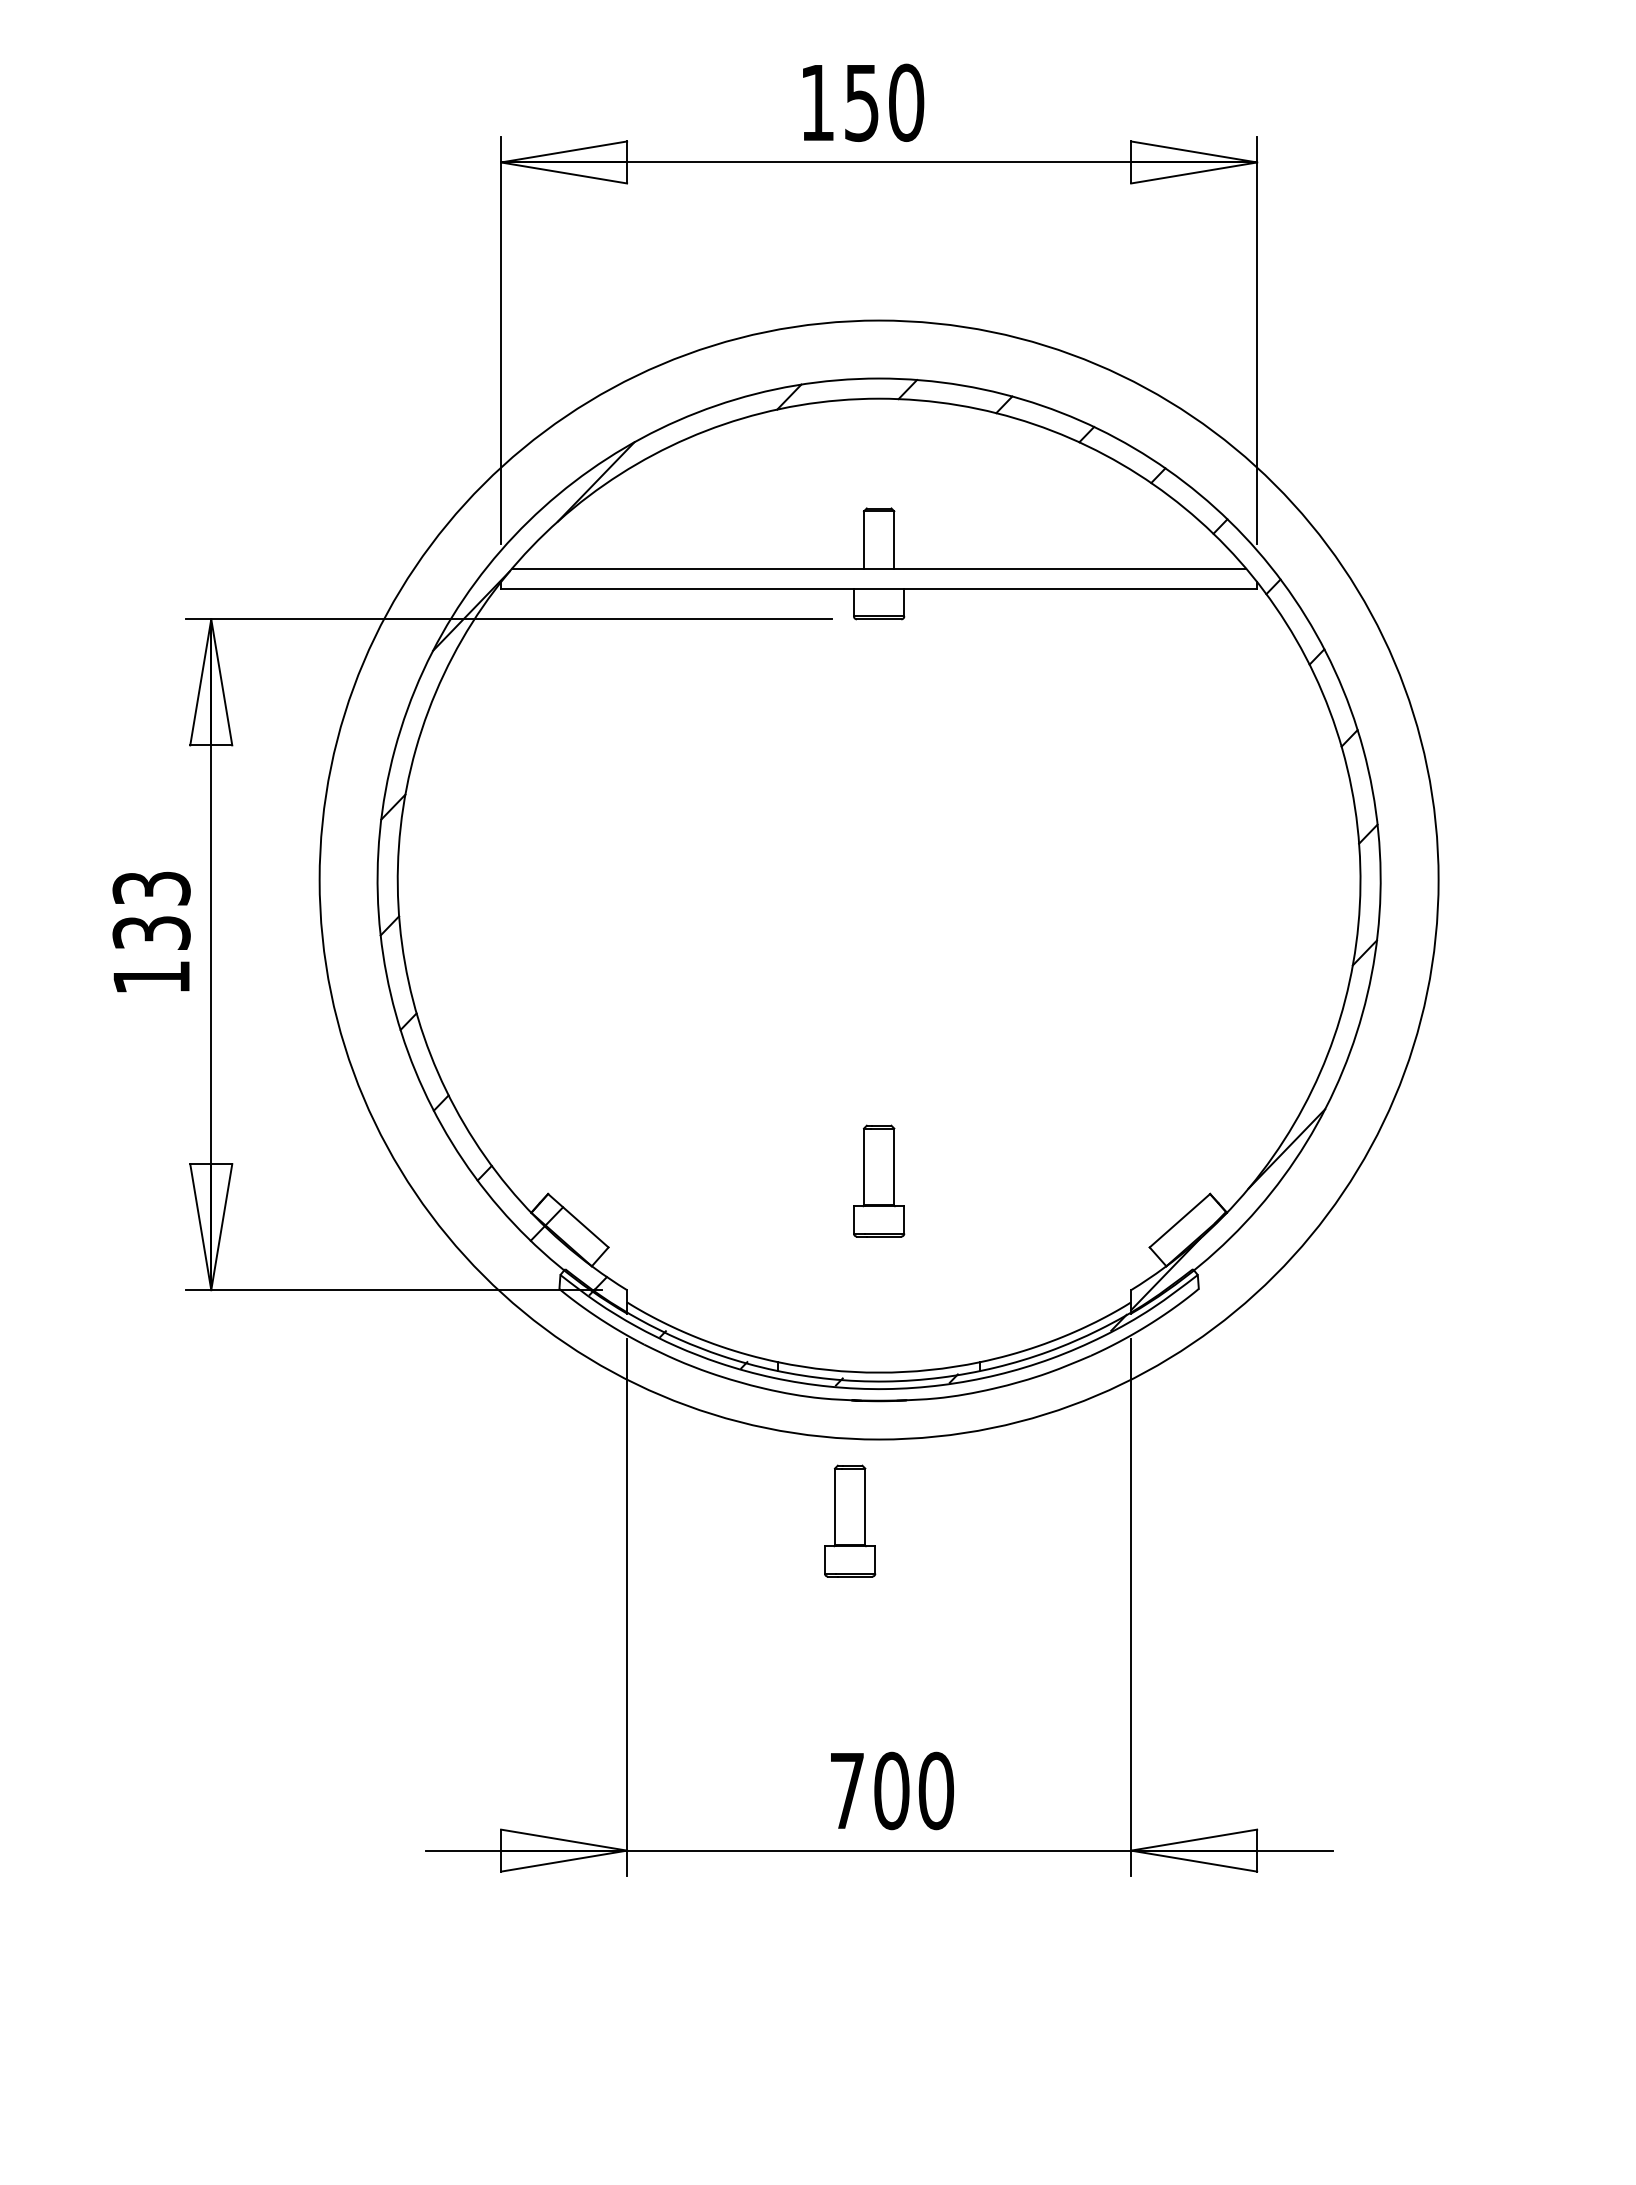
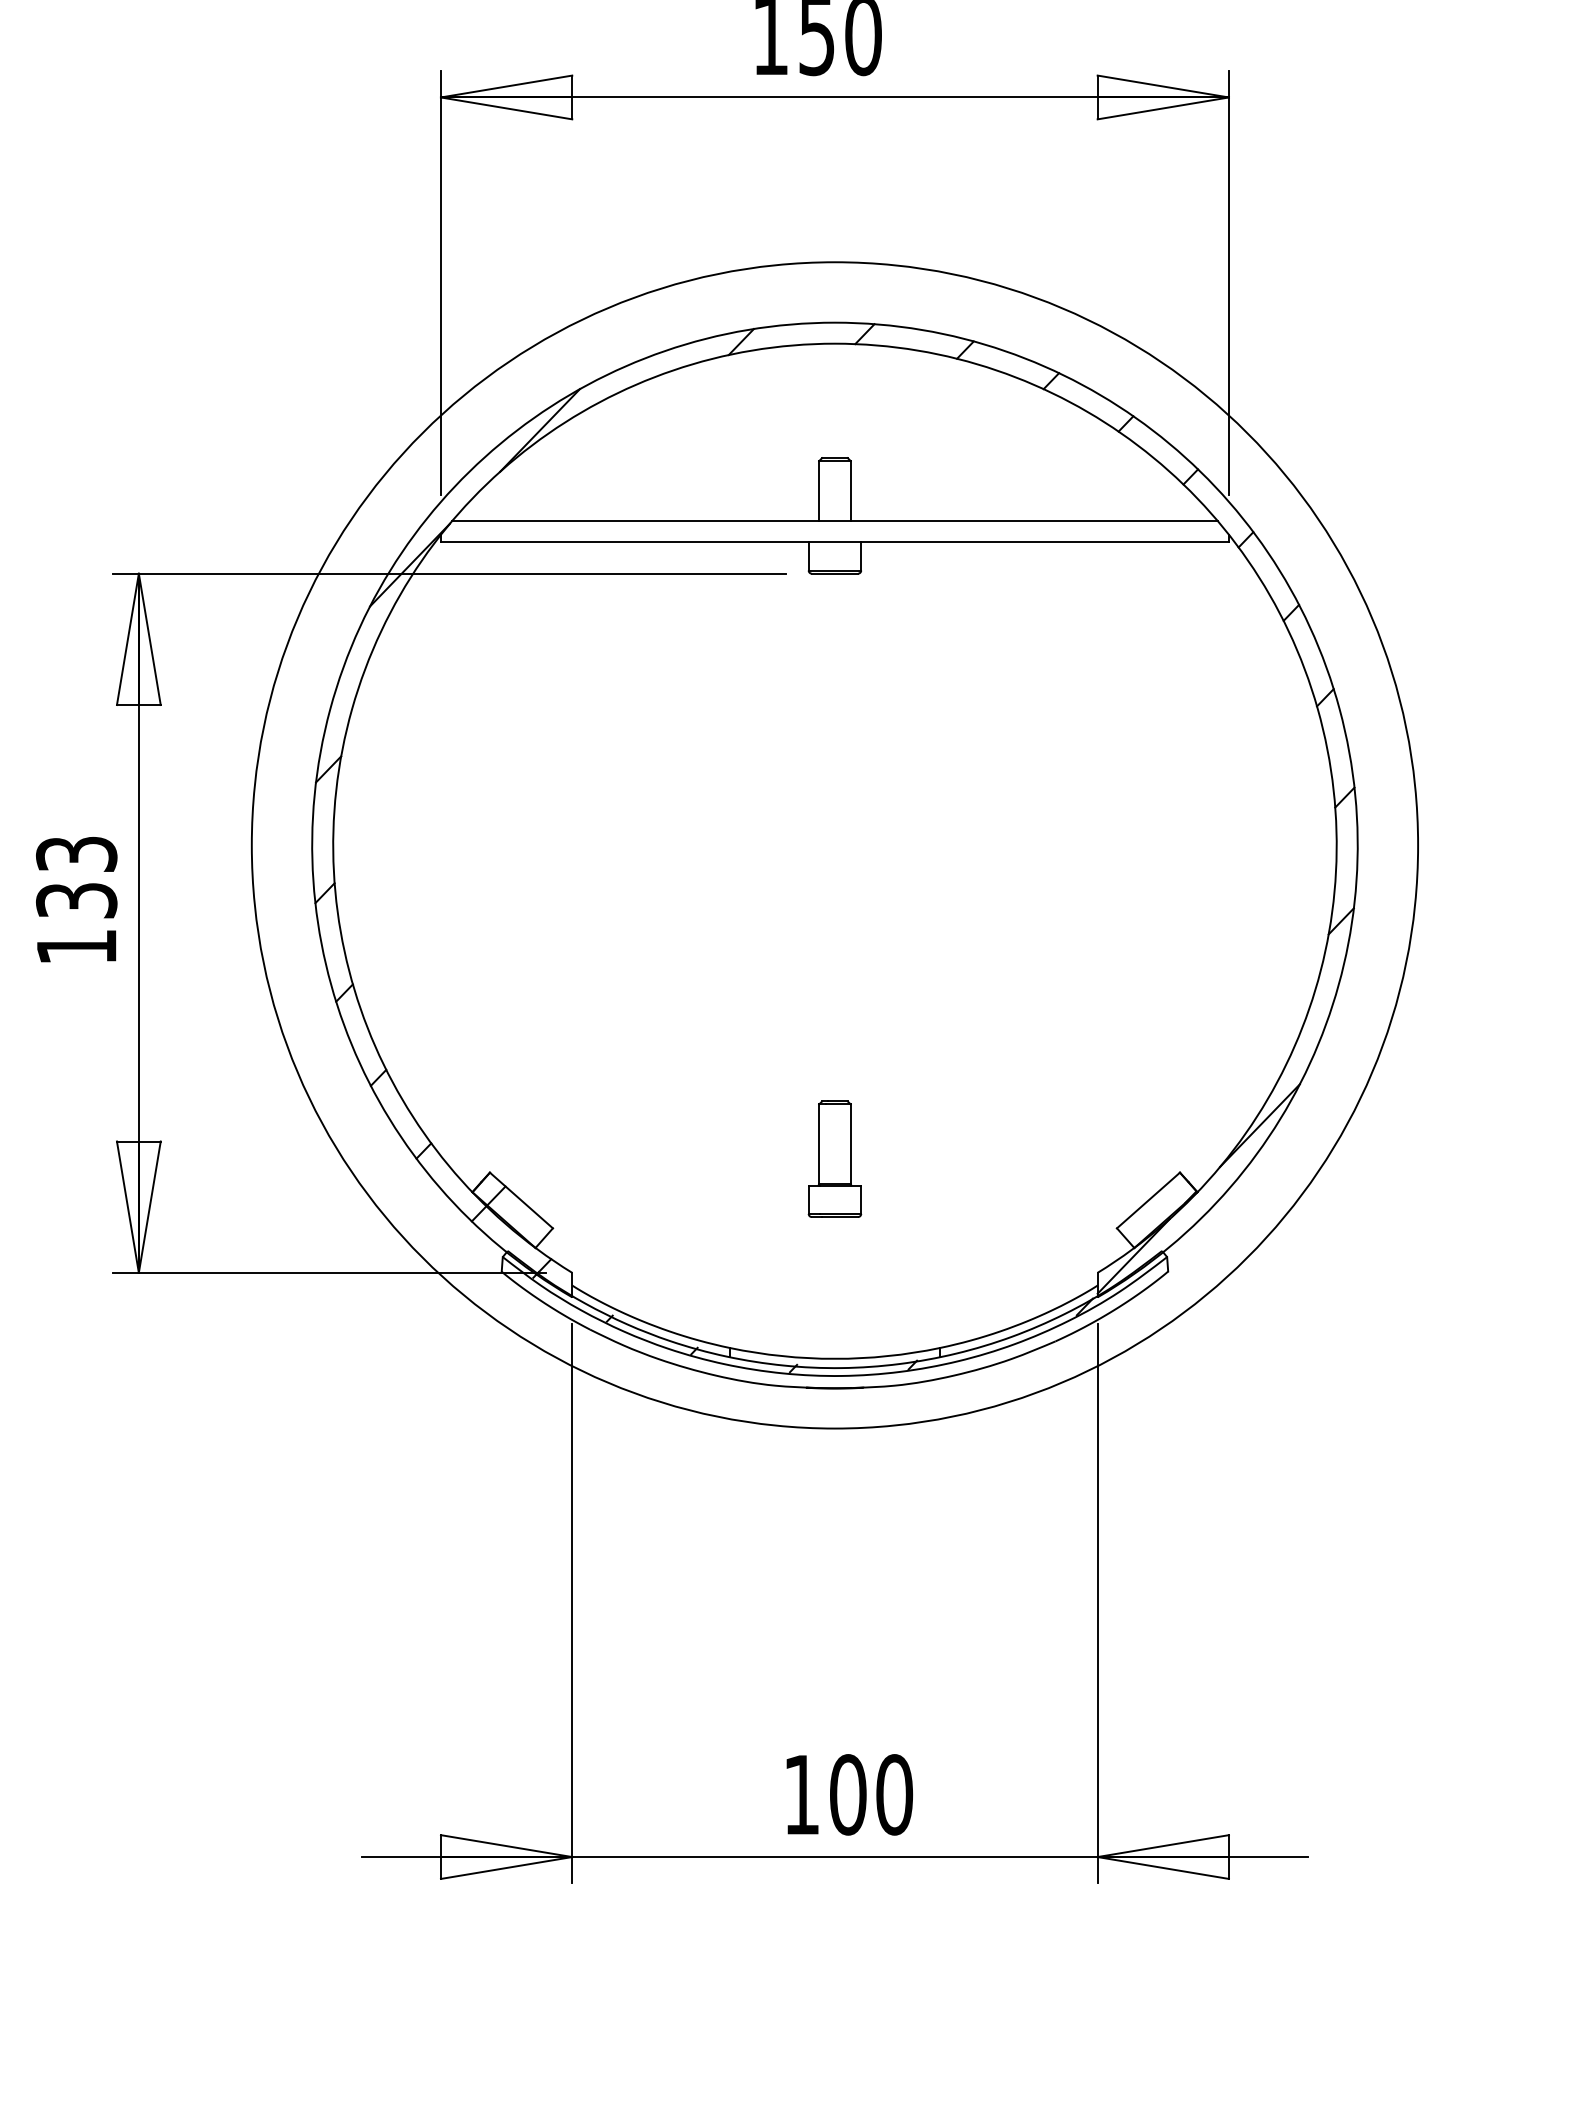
part: (850, 1520) -> (805, 1512), removed
text: (847, 1790) -> (801, 1794), 700 -> 100

